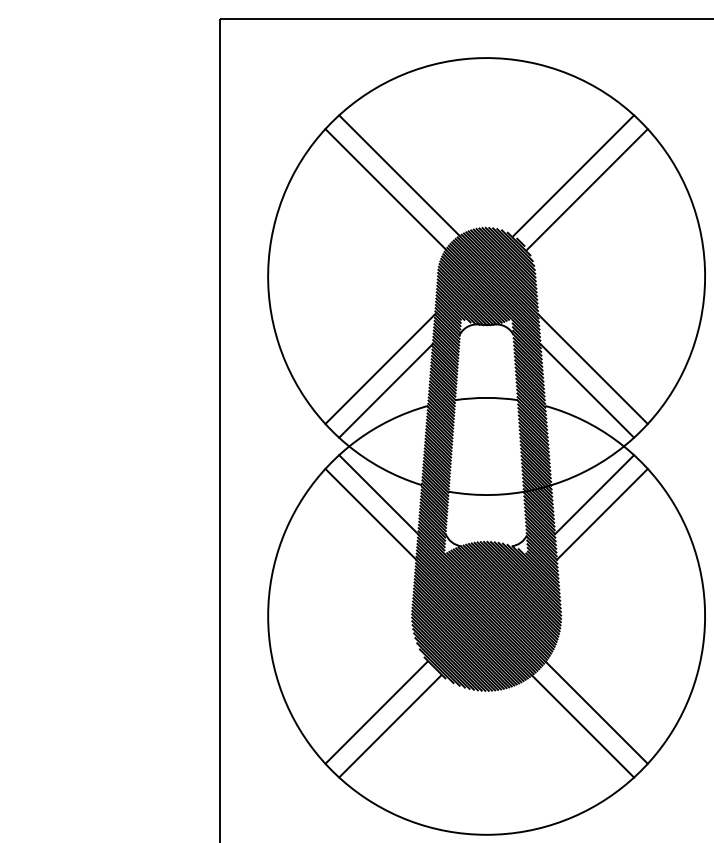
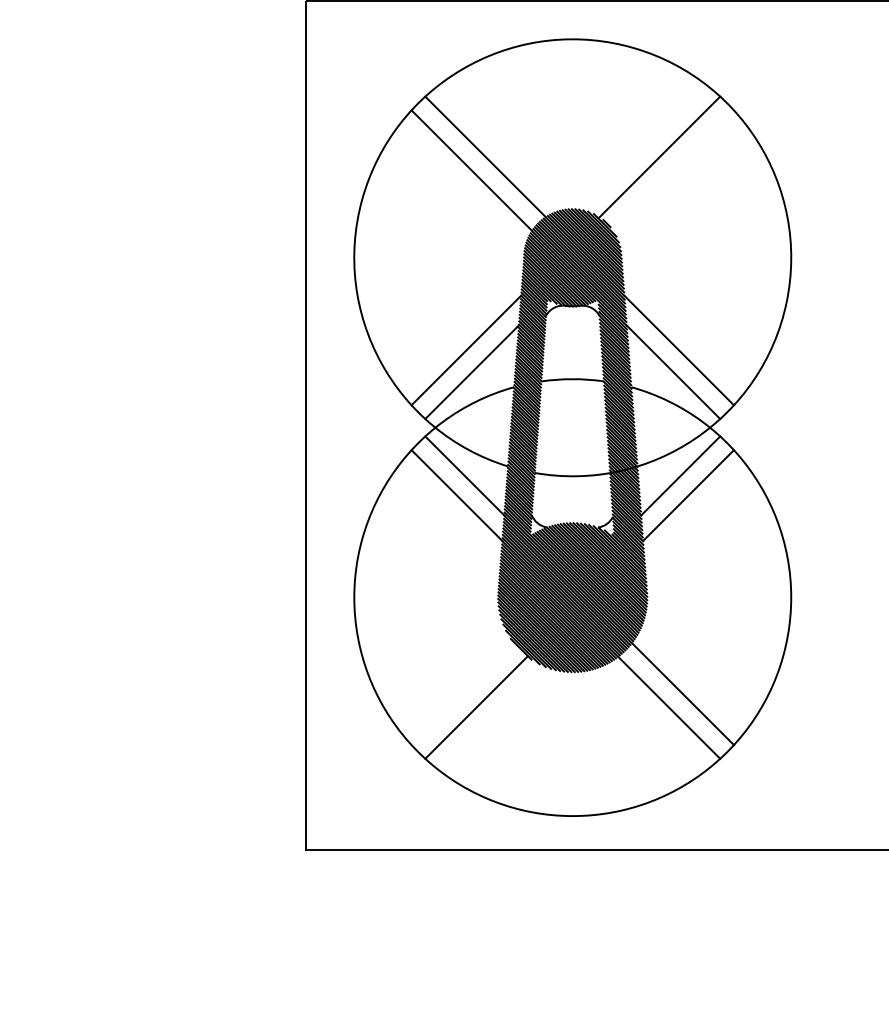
line: (587, 189) -> (673, 170), removed
line: (376, 712) -> (462, 693), removed

